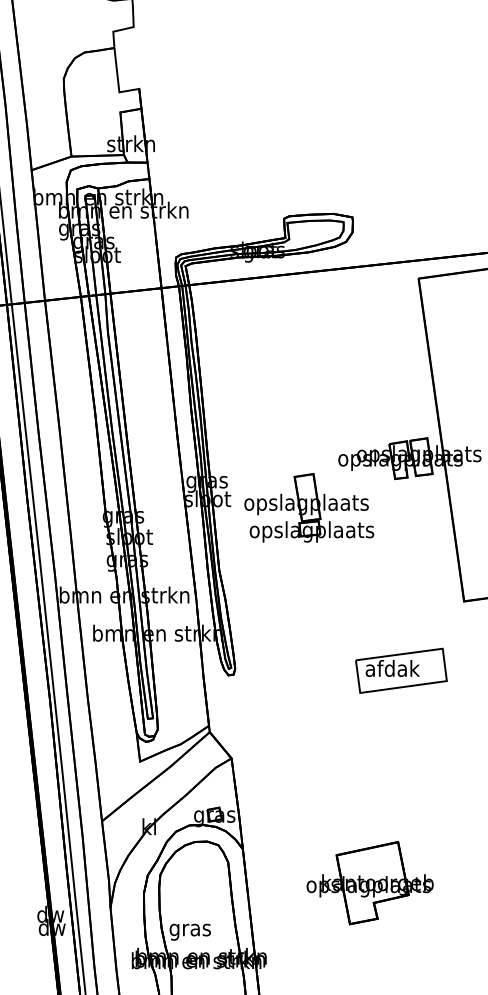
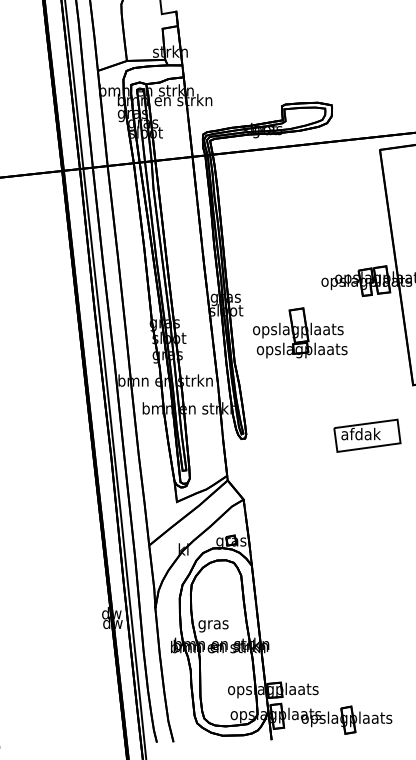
part: (309, 507) -> (300, 332), moved
part: (369, 883) -> (344, 590), removed

